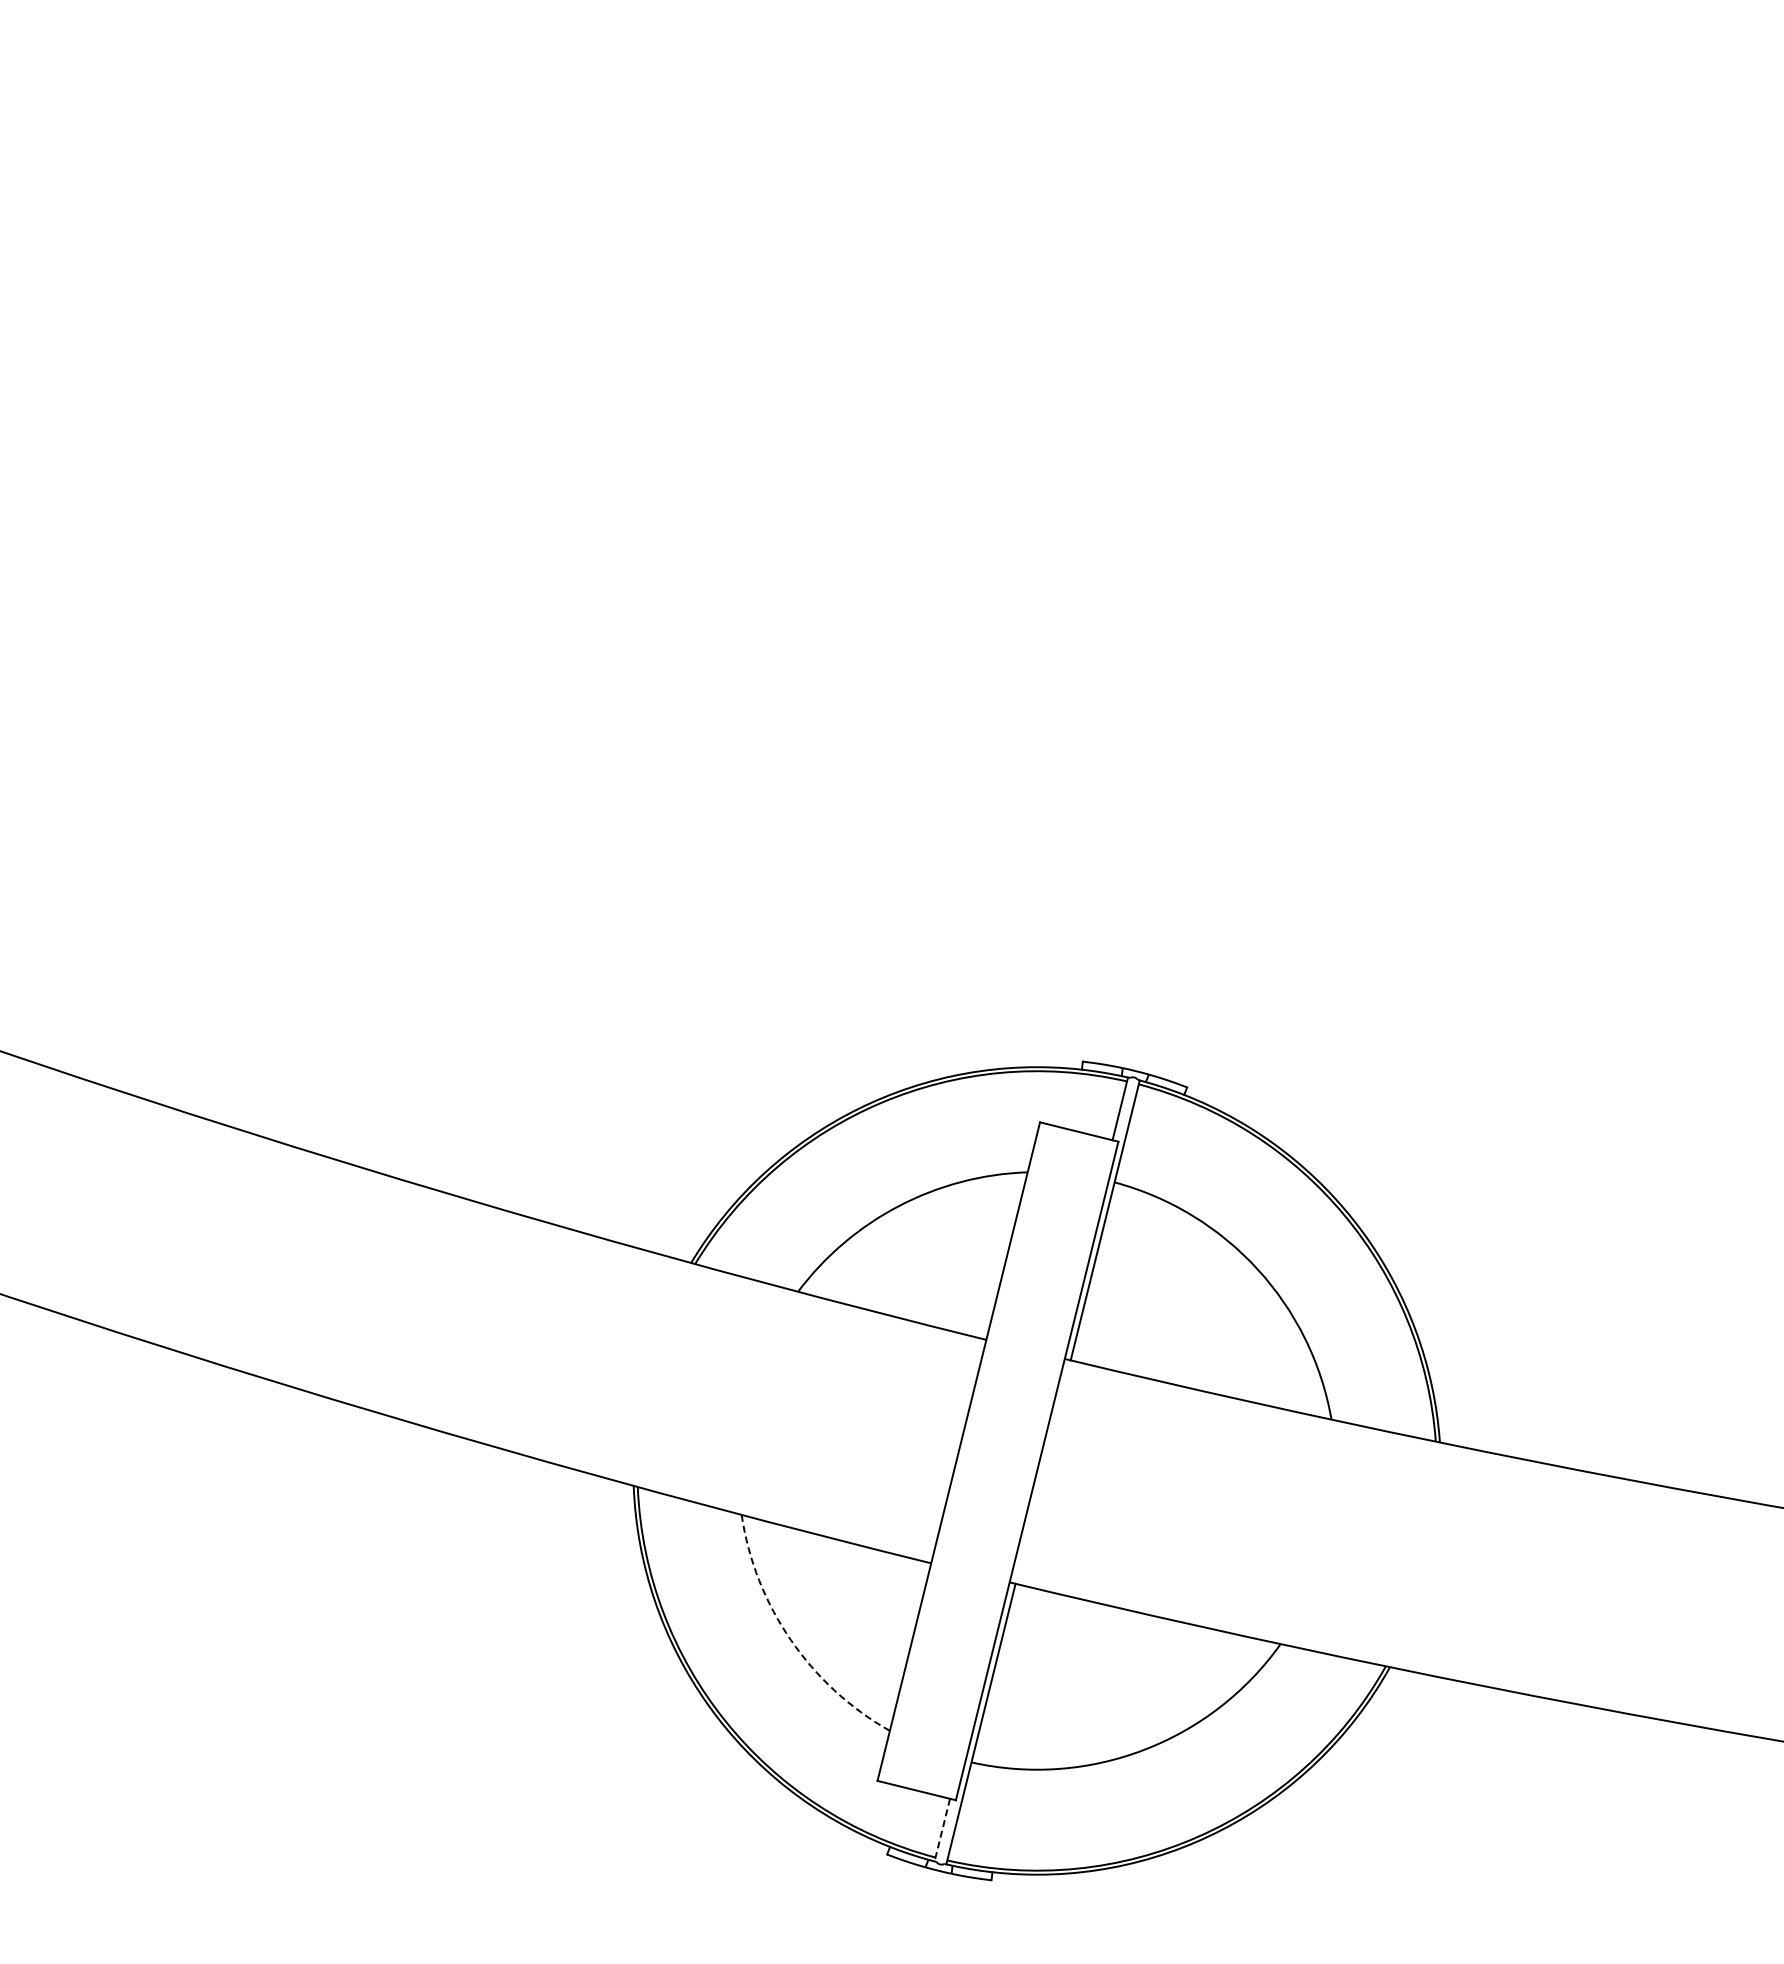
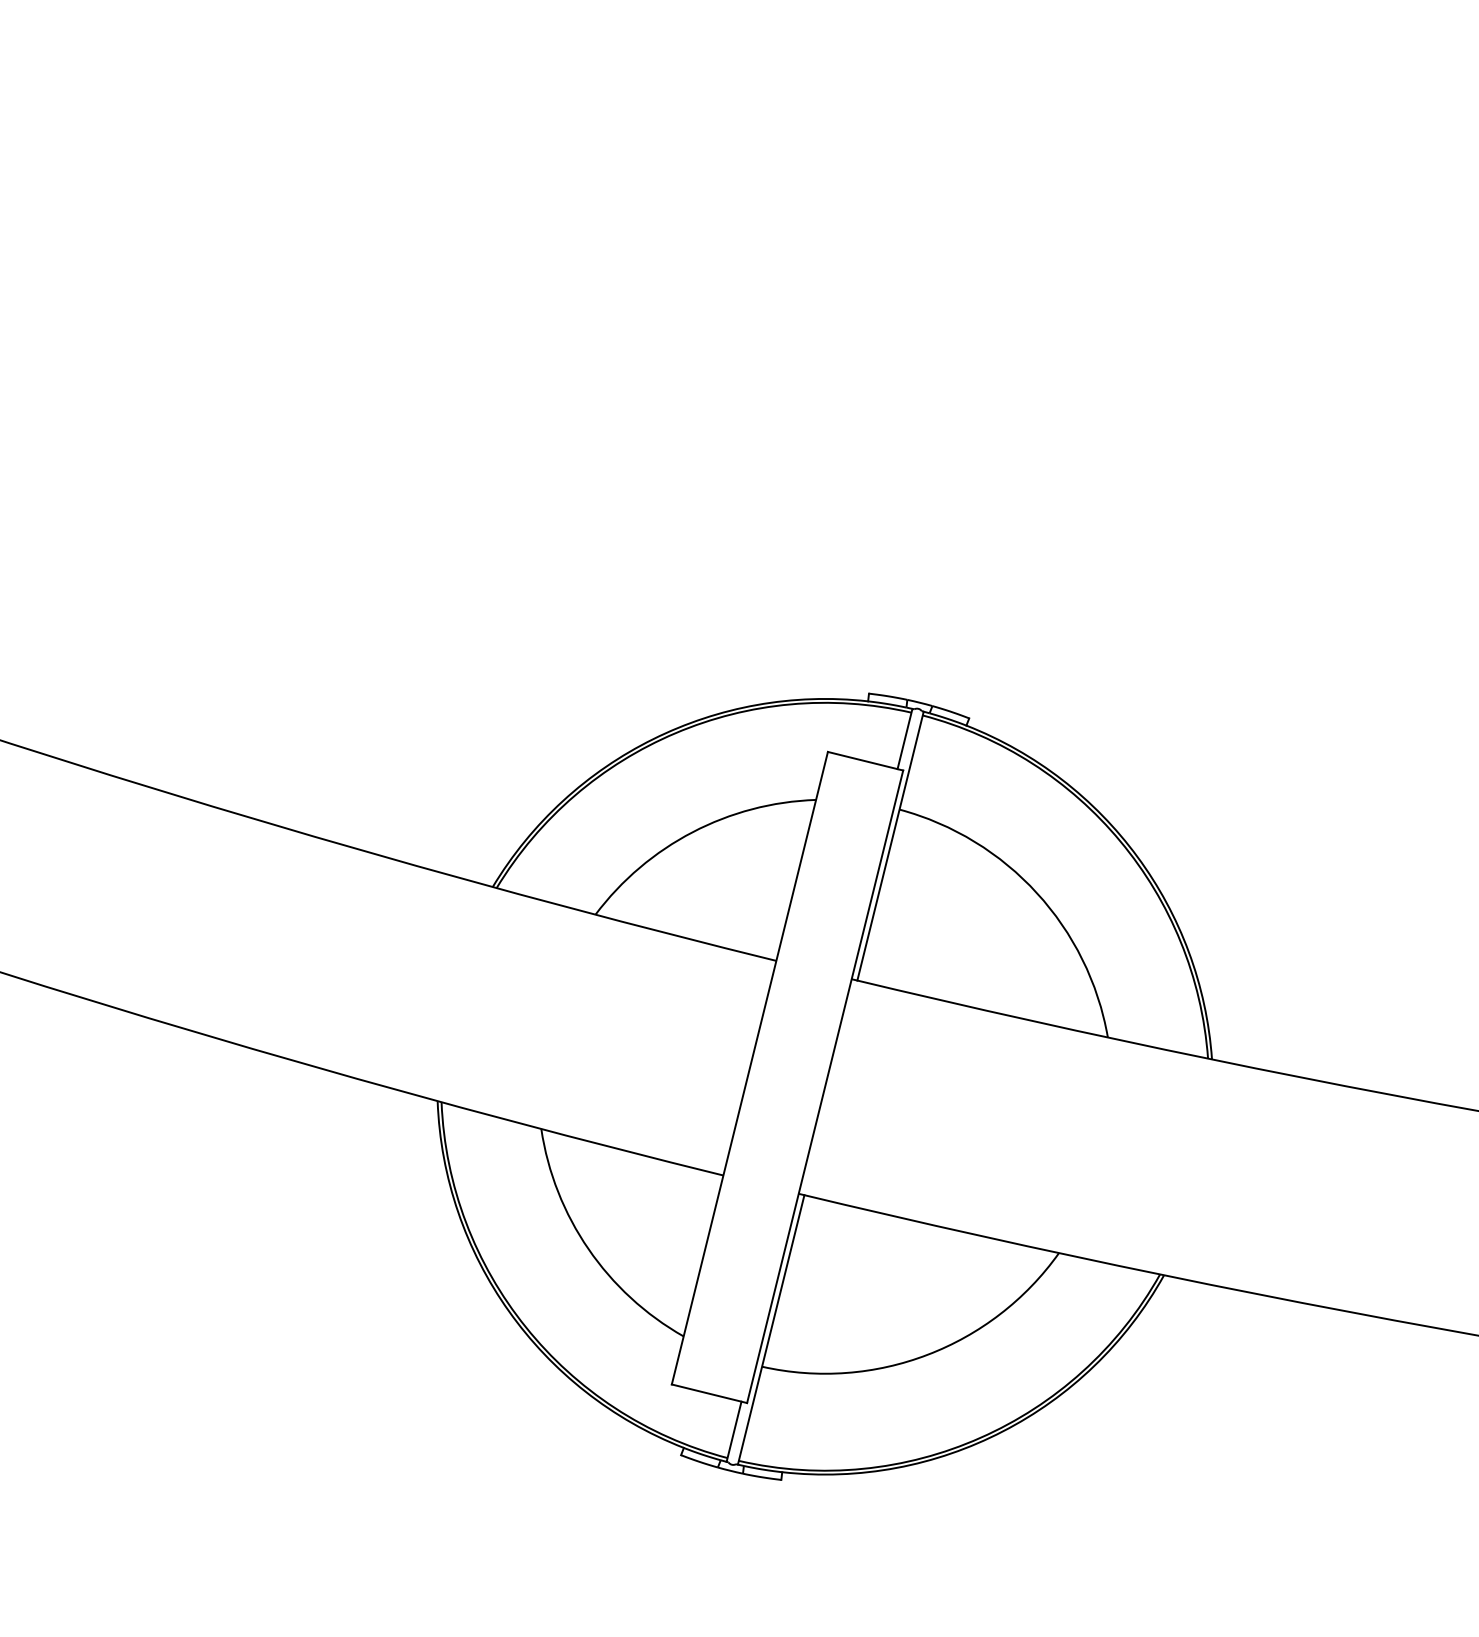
arc: (790, 1640) -> (588, 1249), dashed -> solid
line: (942, 1830) -> (734, 1432), dashed -> solid

